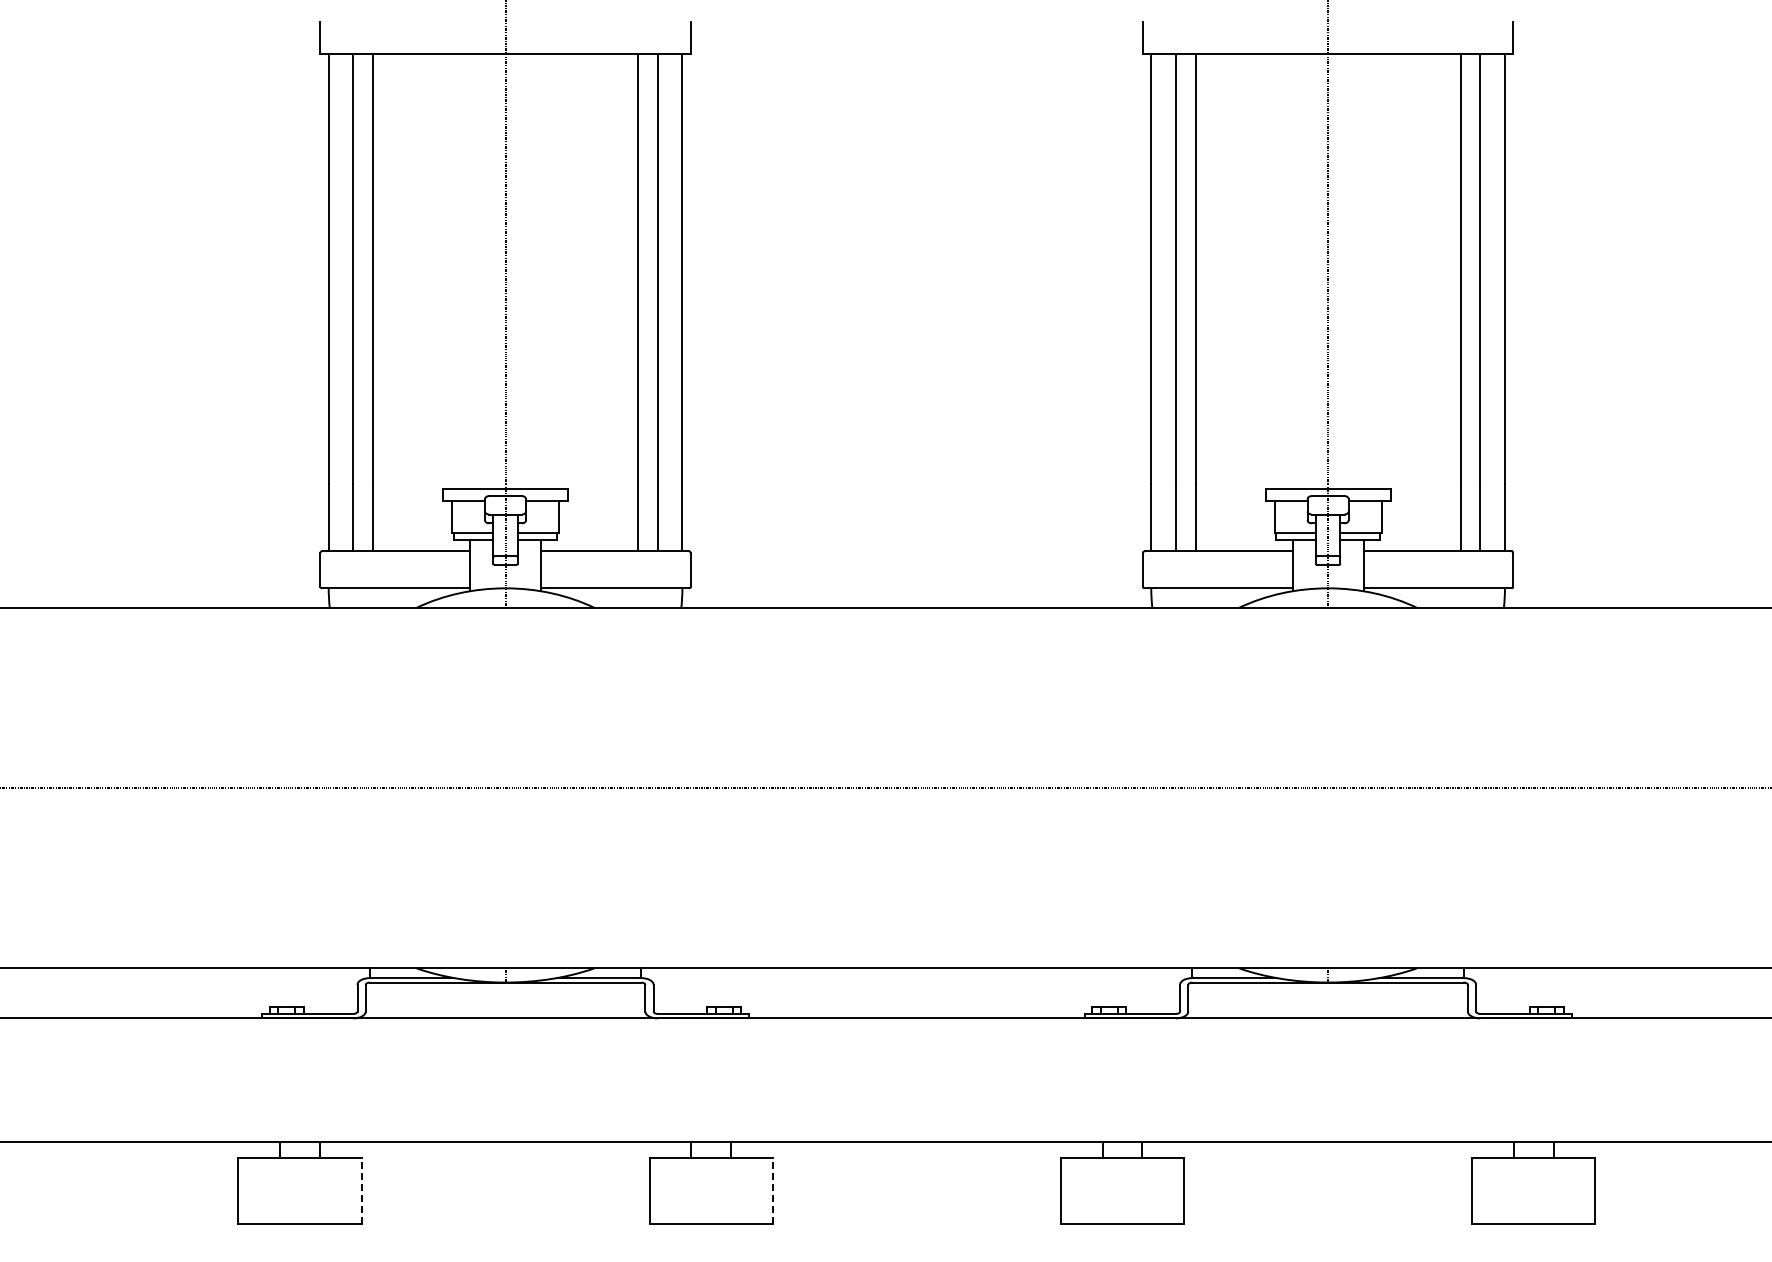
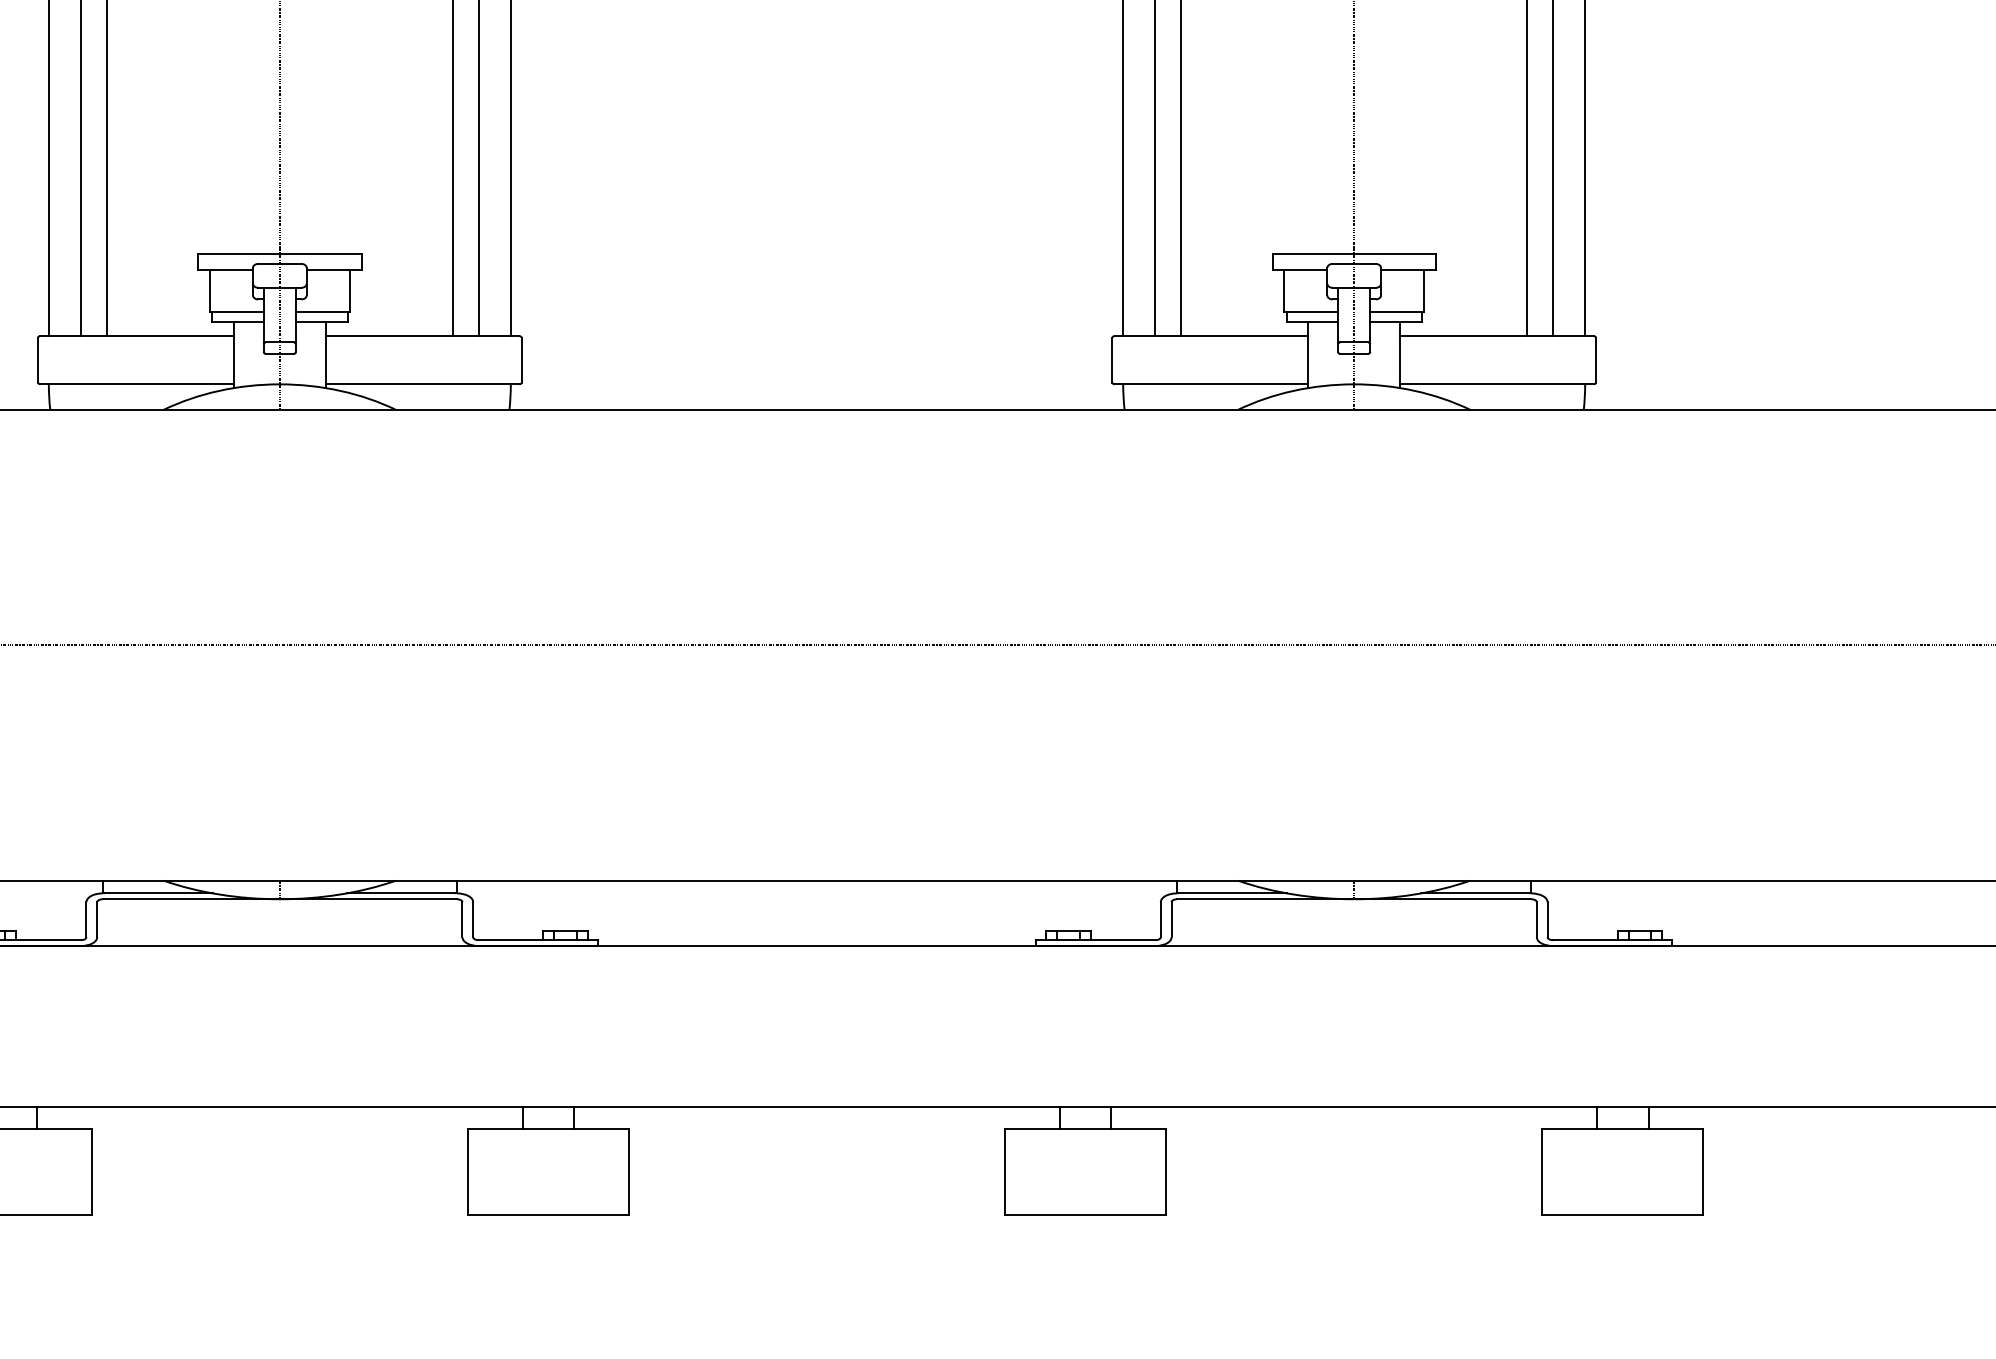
line: (361, 1191) -> (91, 1172), dashed -> solid
line: (772, 1191) -> (628, 1172), dashed -> solid

